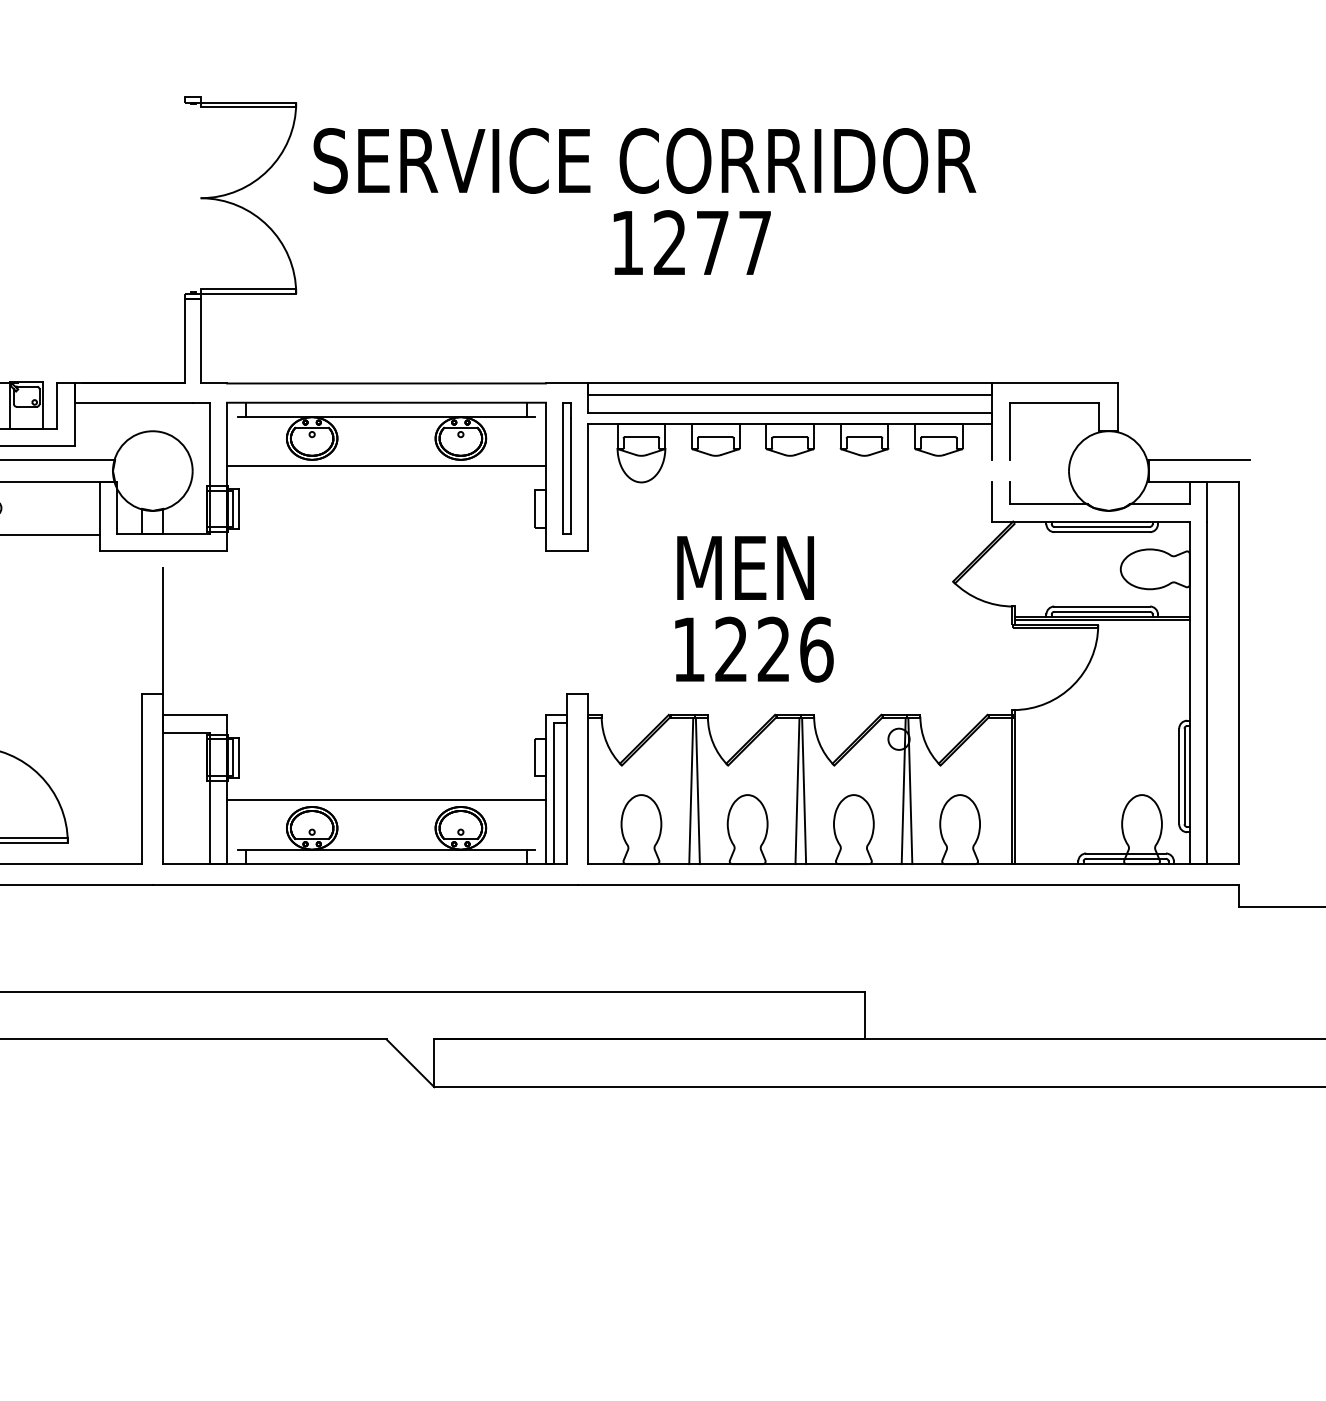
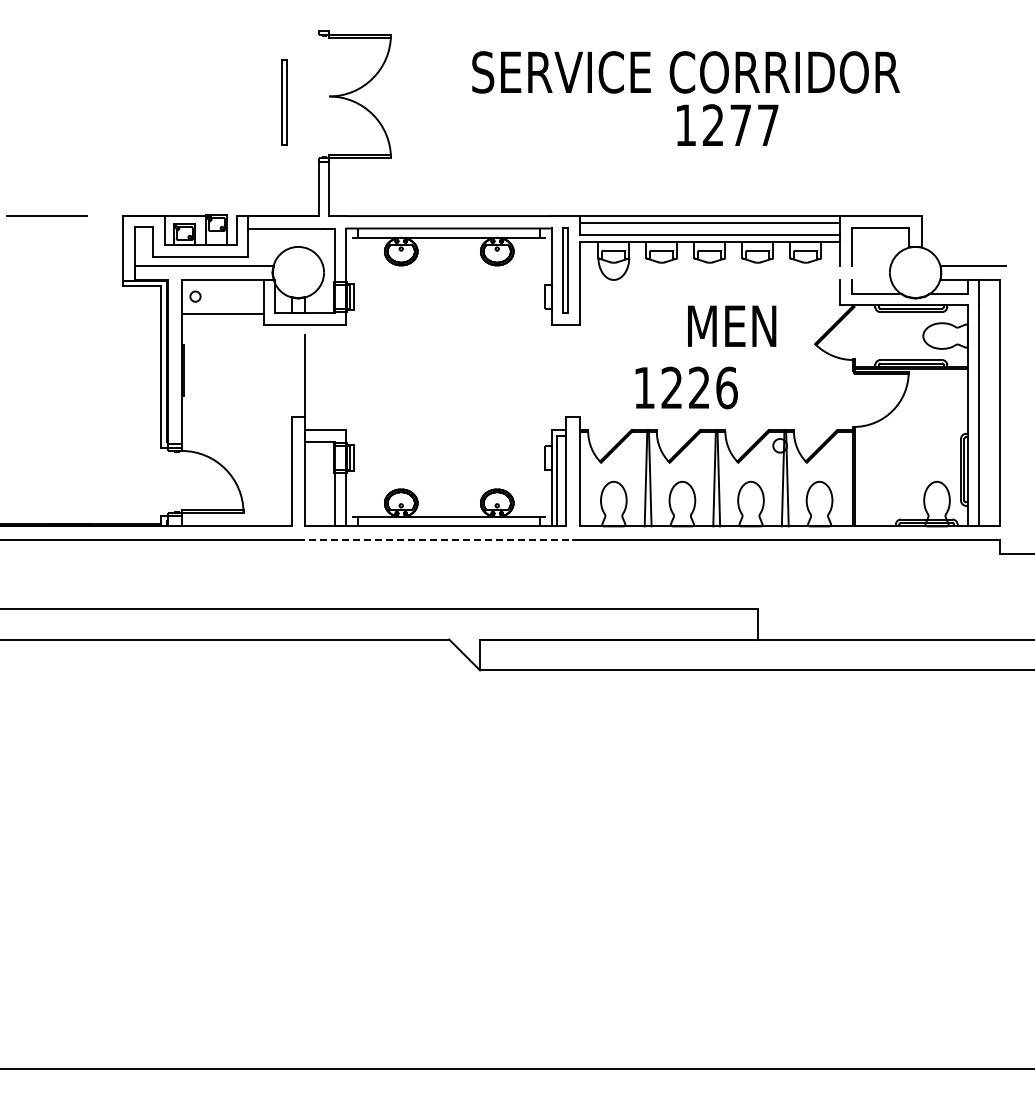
text: (644, 161) -> (685, 72), moved
part: (131, 207) -> (284, 102), added
text: (692, 241) -> (727, 124), moved
line: (386, 466) -> (449, 269), removed
text: (746, 566) -> (732, 325), moved
line: (386, 800) -> (449, 485), removed
line: (366, 885) -> (436, 540), solid -> dashed

